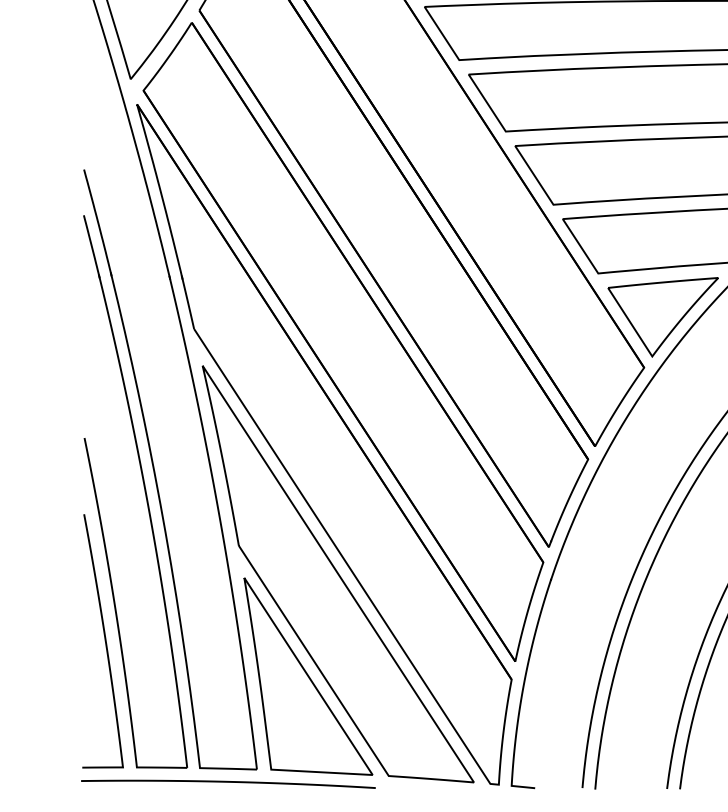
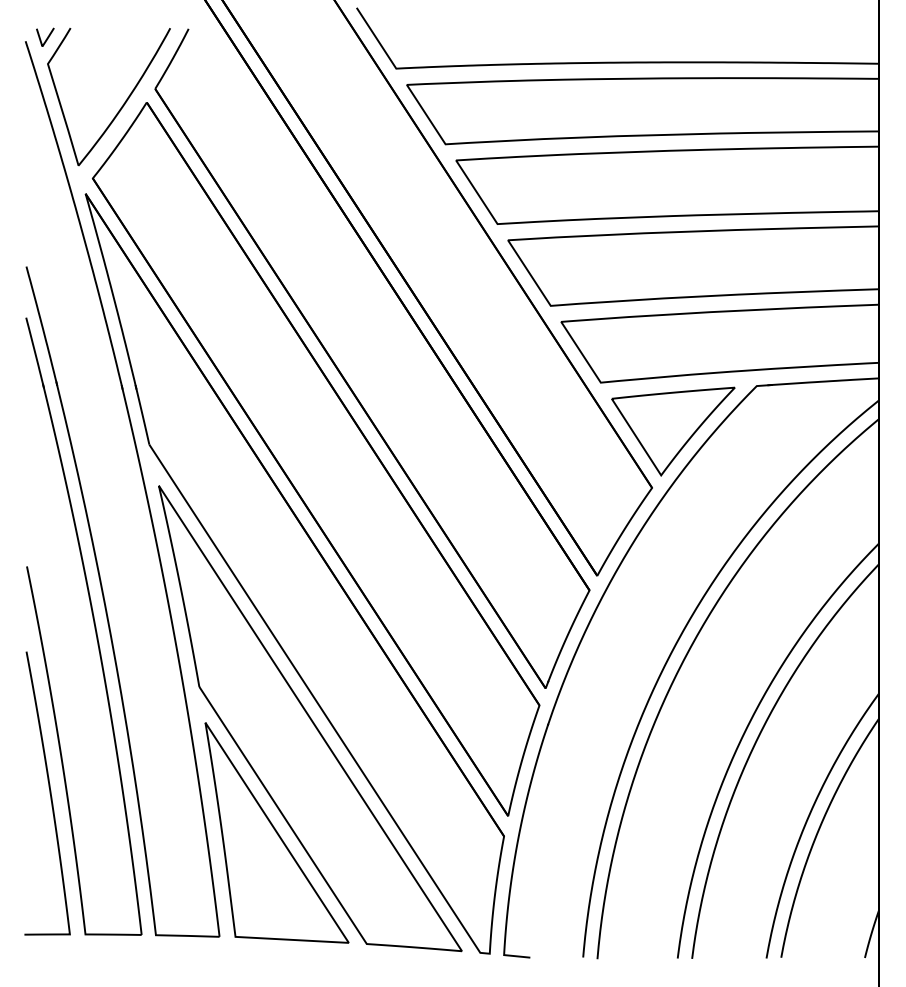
curve: (228, 782) -> (187, 951), removed

